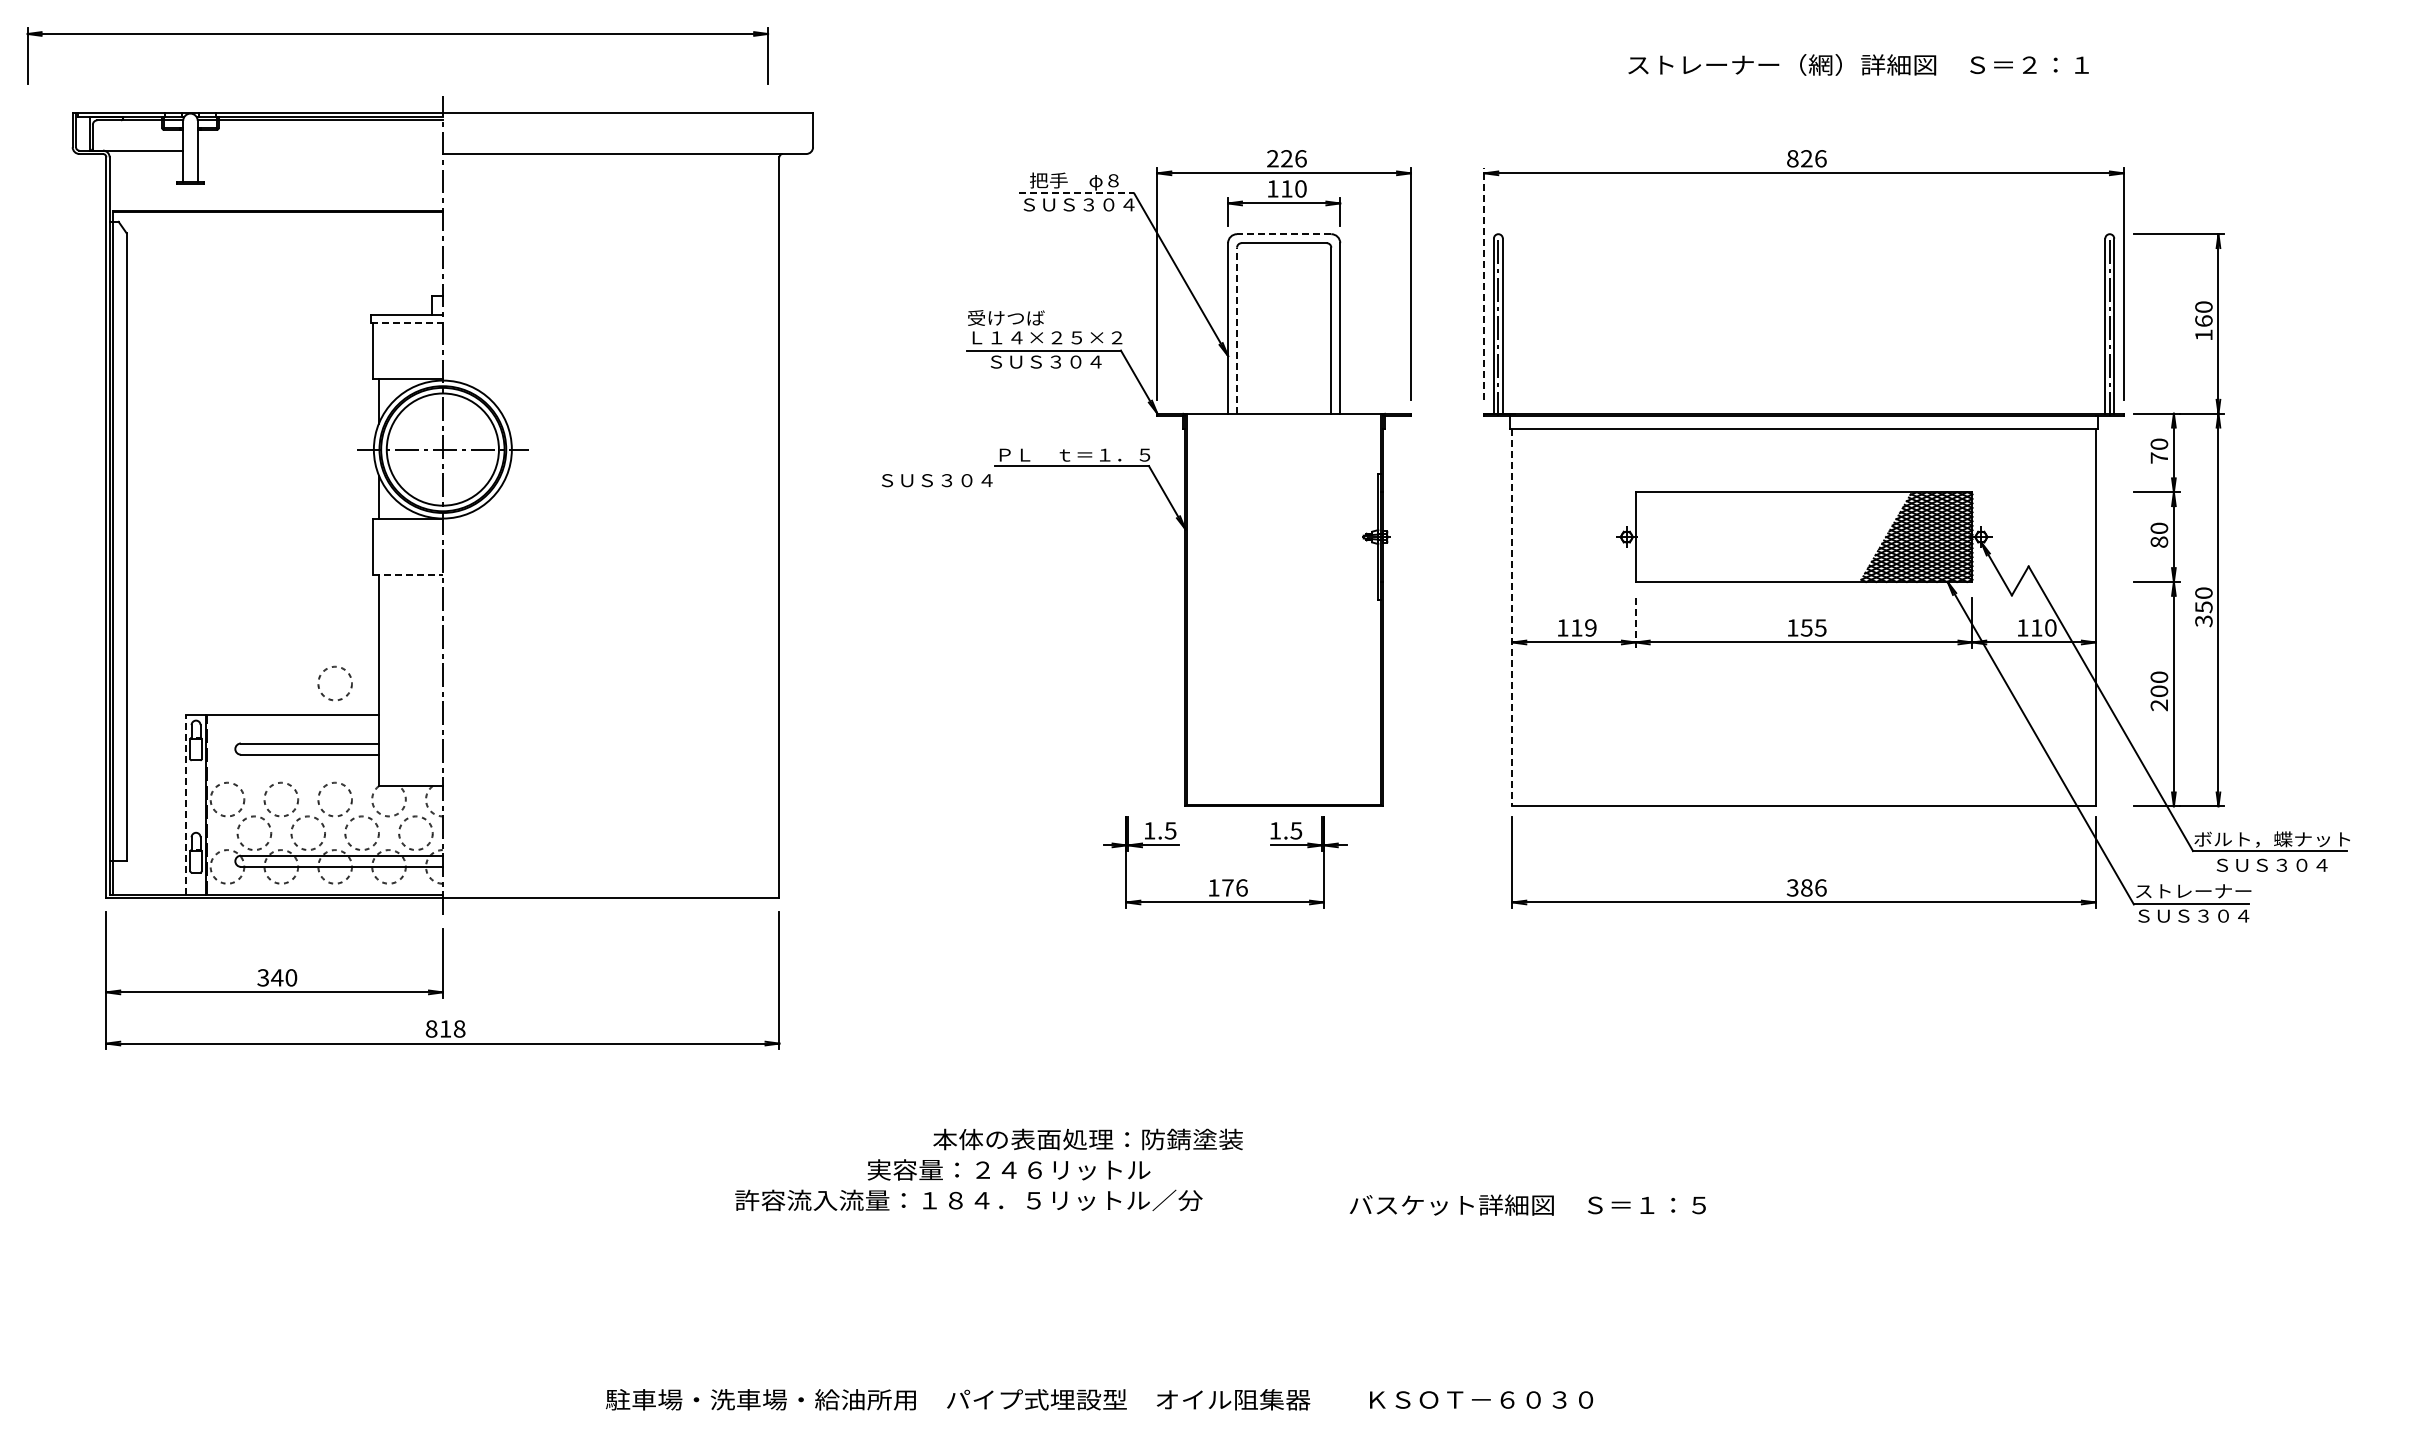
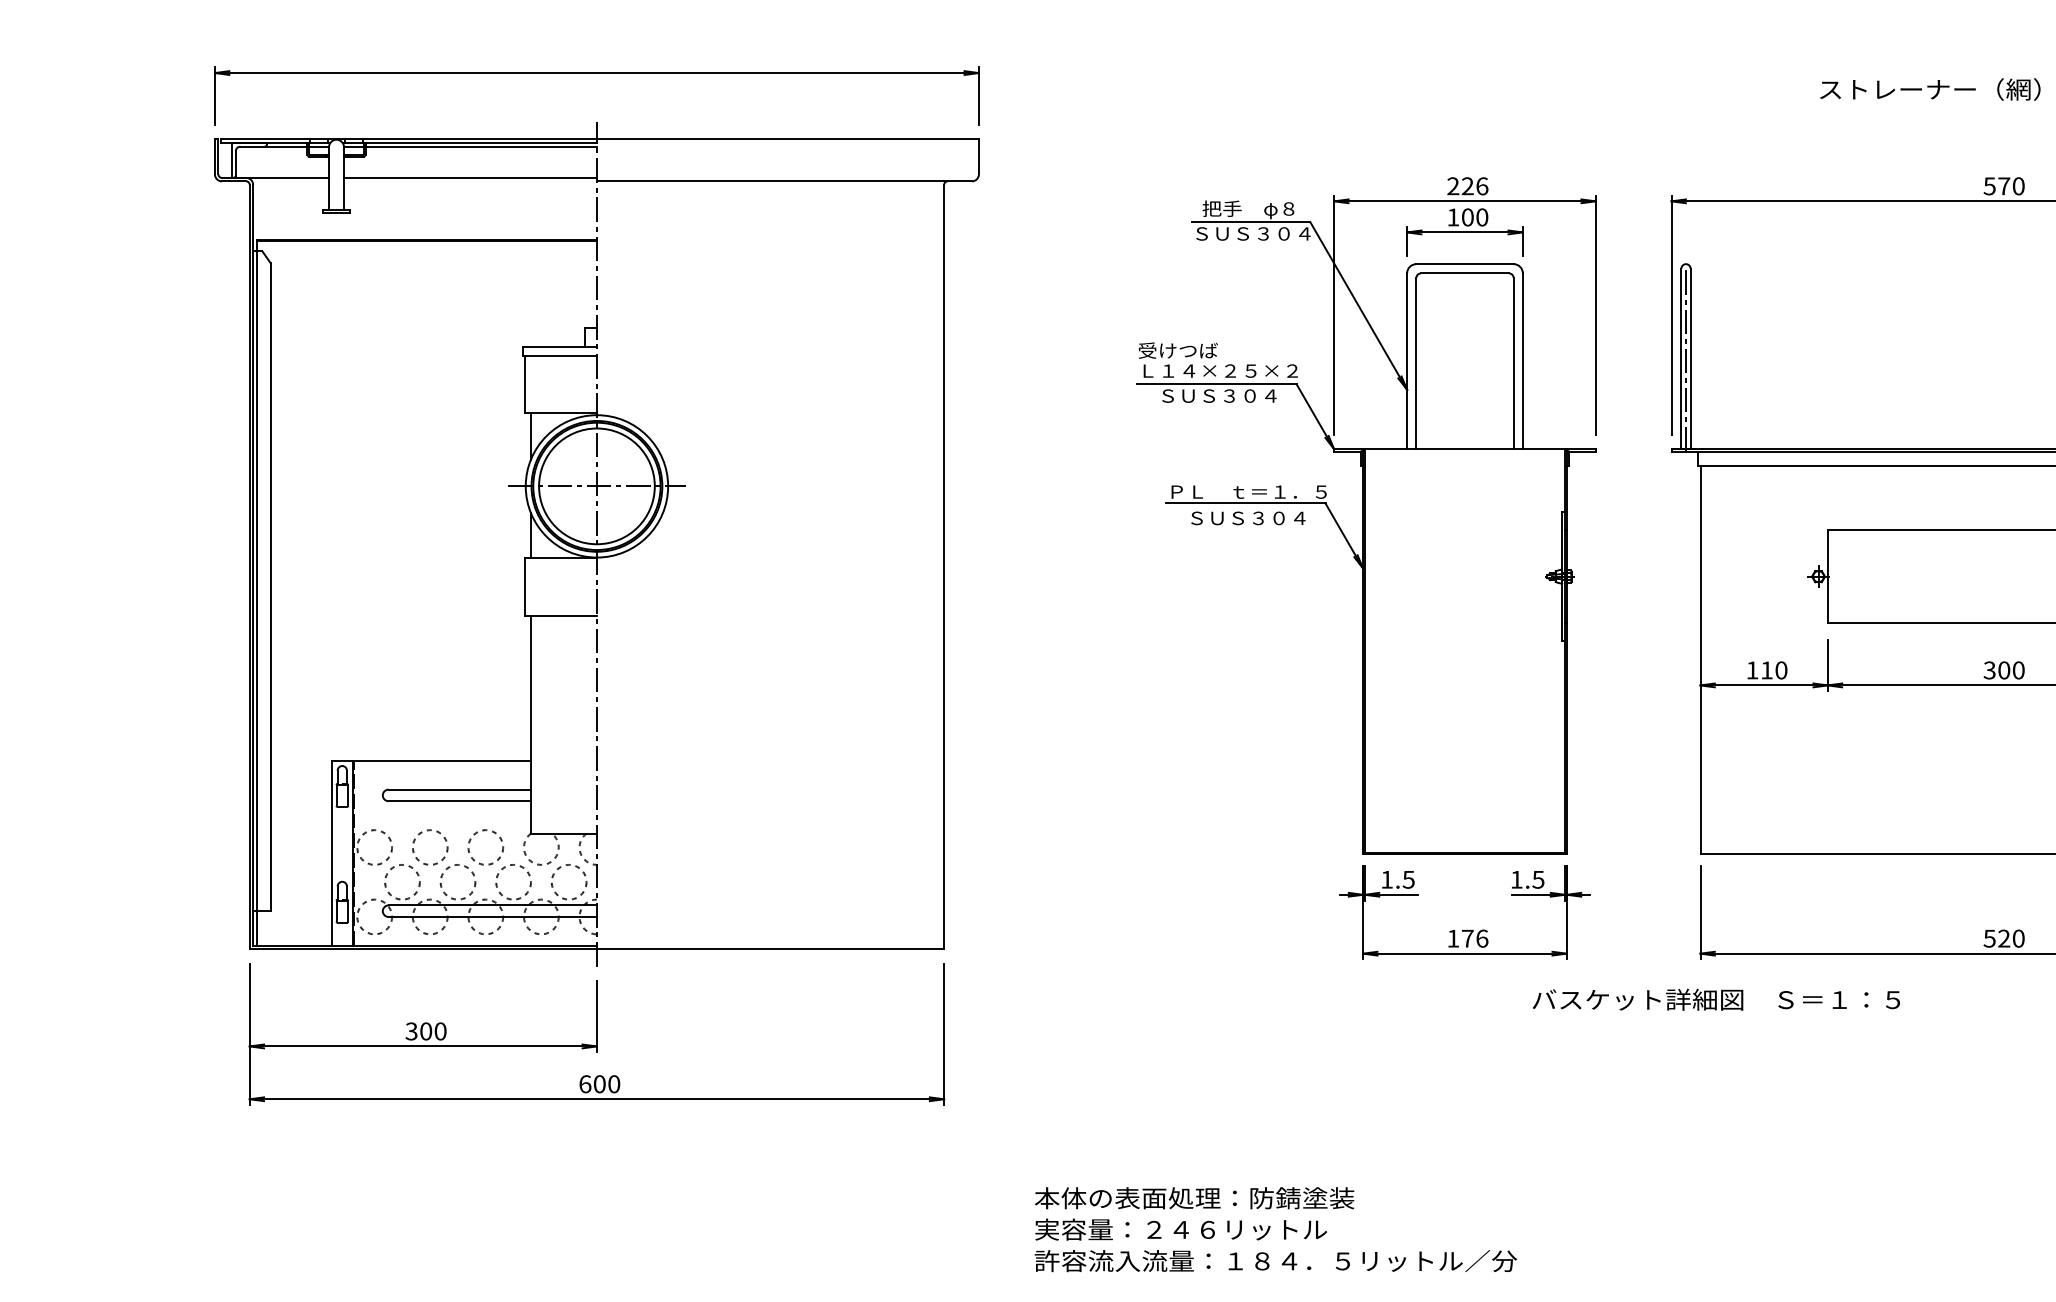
part: (397, 34) -> (596, 73), moved
line: (319, 150) -> (469, 177), added
text: (1806, 158) -> (2003, 186), 826 -> 570
text: (1286, 188) -> (1467, 216), 110 -> 100
line: (1077, 193) -> (1251, 222), dashed -> solid
line: (1283, 234) -> (1464, 264), dashed -> solid
line: (1484, 283) -> (1671, 315), dashed -> solid
line: (406, 322) -> (559, 355), dashed -> solid
line: (1237, 330) -> (1416, 363), dashed -> solid
text: (936, 480) -> (1247, 518), moved
line: (408, 575) -> (561, 616), dashed -> solid
line: (1512, 618) -> (1700, 660), dashed -> solid
line: (1635, 623) -> (1827, 665), dashed -> solid
text: (1590, 627) -> (1781, 669), 119 -> 110
text: (1806, 627) -> (2003, 669), 155 -> 300
circle: (334, 683) -> (485, 727), removed
line: (185, 805) -> (331, 853), dashed -> solid
part: (1225, 879) -> (1465, 929), moved
text: (1806, 887) -> (2003, 938), 386 -> 520
text: (277, 977) -> (426, 1031), 340 -> 300
text: (445, 1028) -> (599, 1083), 818 -> 600
text: (1087, 1139) -> (1193, 1198), moved
text: (968, 1200) -> (1275, 1261), moved
text: (1527, 1204) -> (1716, 999), moved

